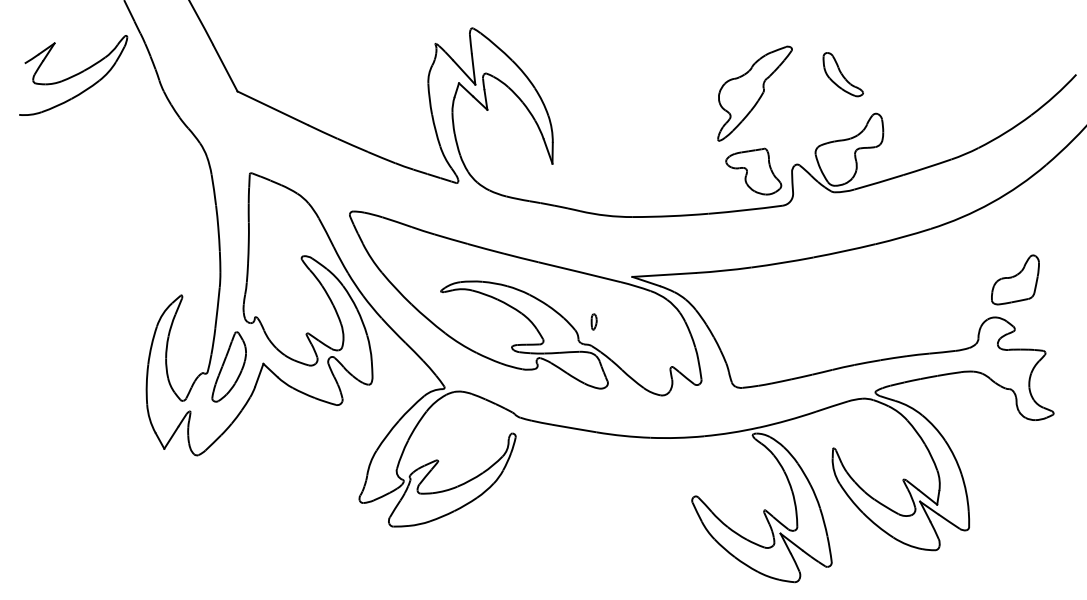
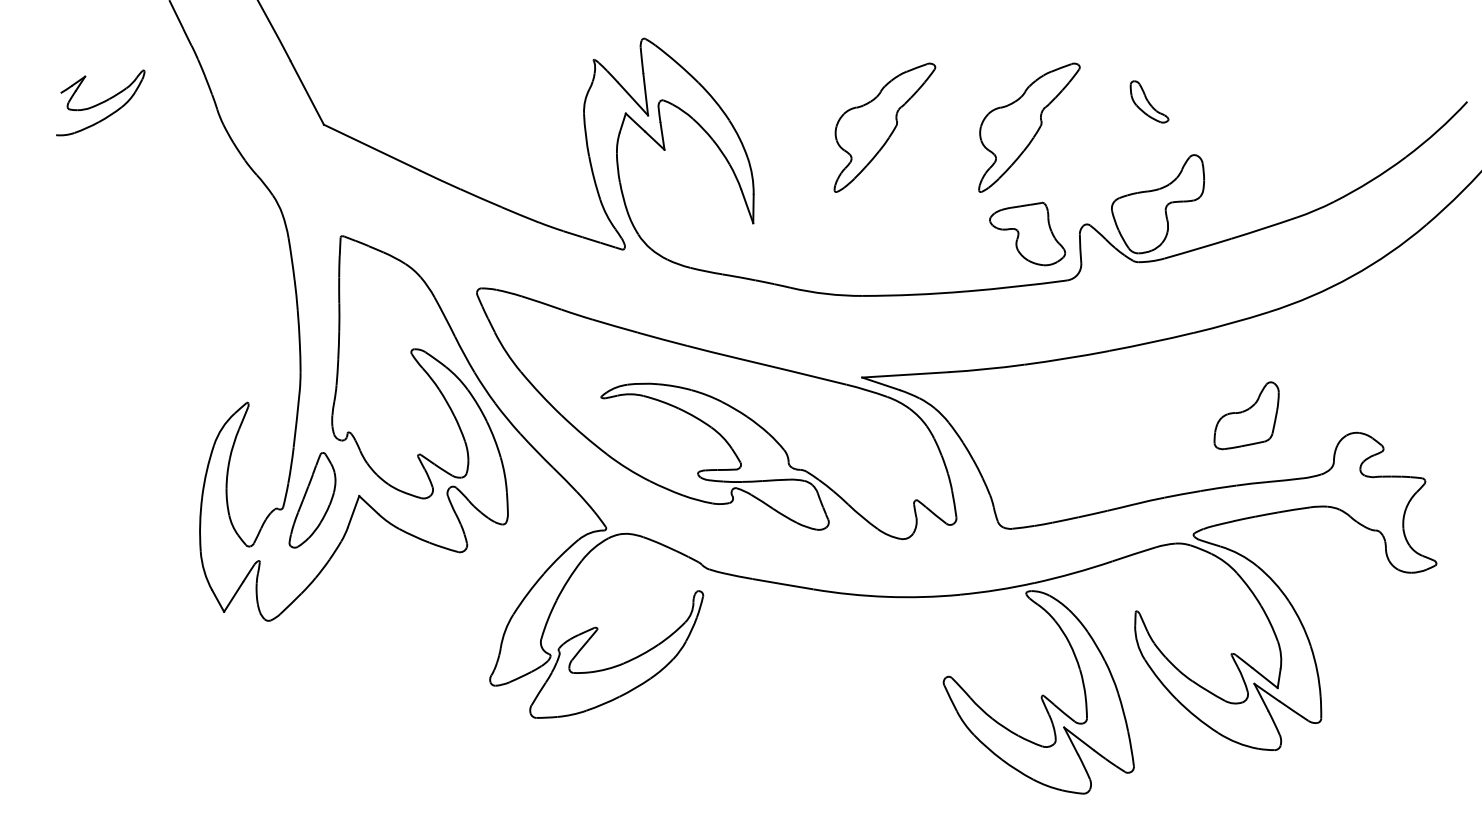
part: (842, 74) -> (1148, 101), size x0.7
part: (73, 75) -> (100, 102), size x0.6
part: (648, 93) -> (884, 127), added
part: (1015, 279) -> (1246, 415), moved
part: (593, 321) -> (809, 438), removed

